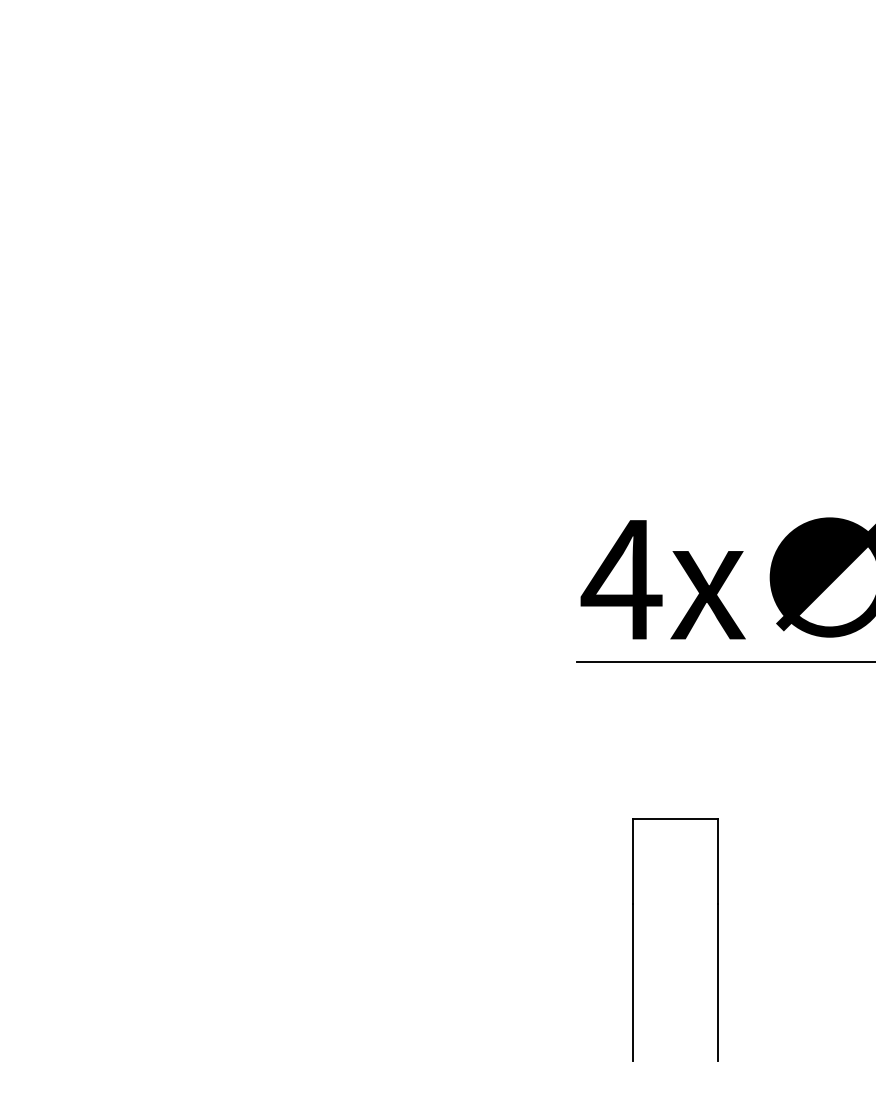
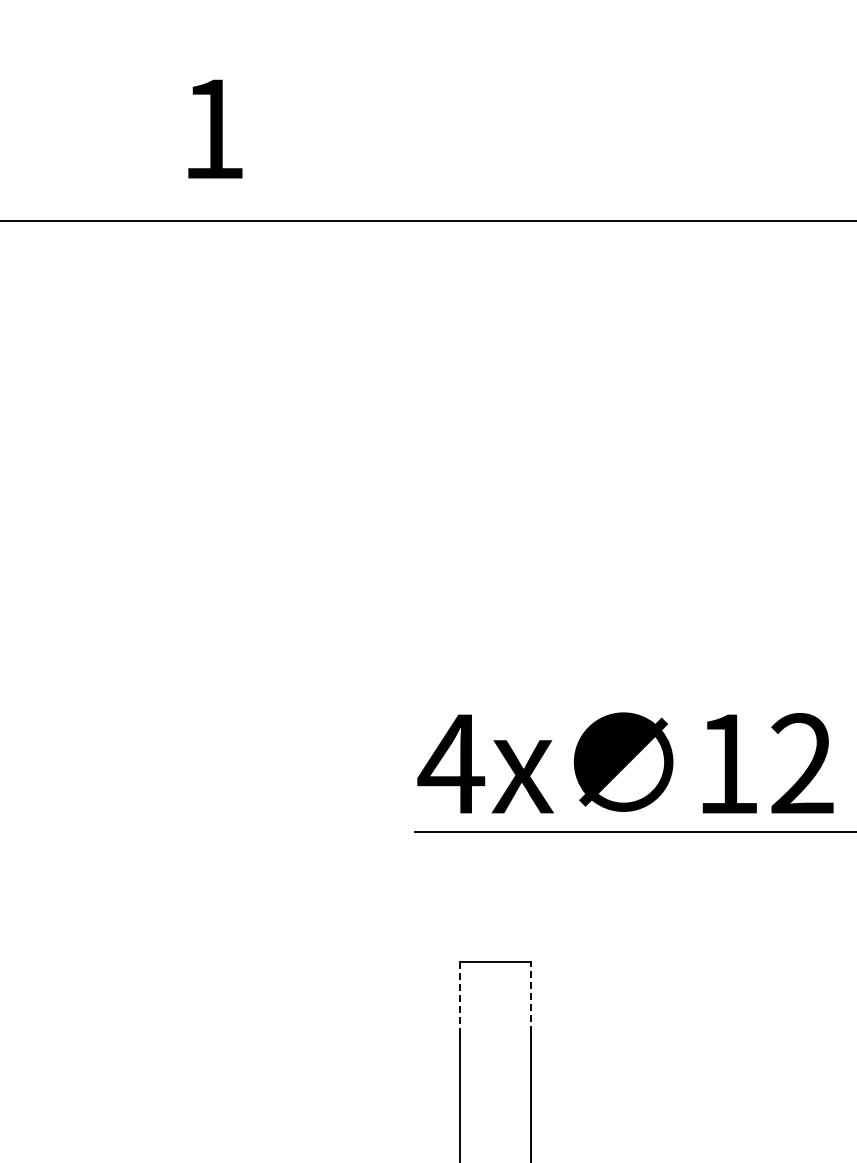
line: (717, 860) -> (530, 996), solid -> dashed
line: (632, 861) -> (460, 997), solid -> dashed

